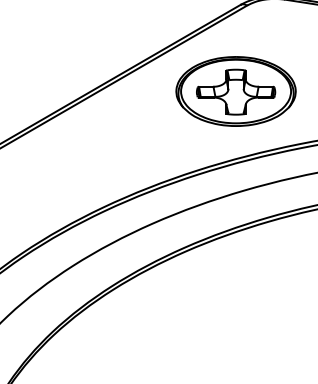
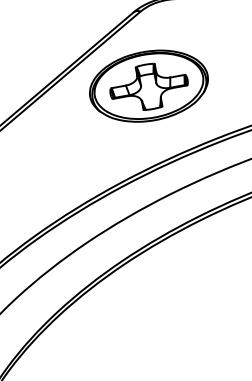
part: (235, 91) -> (148, 86), moved

